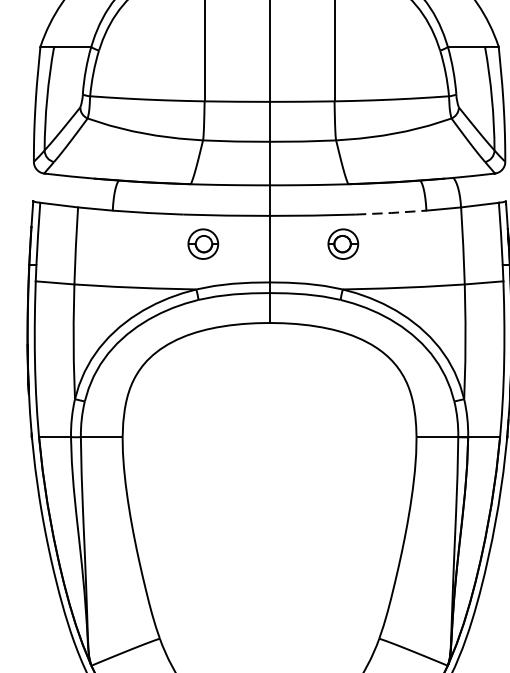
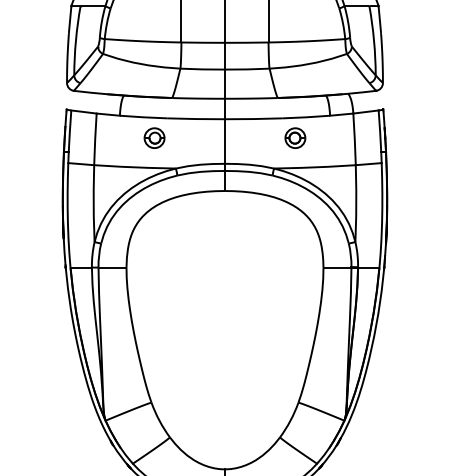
line: (391, 213) -> (306, 117), dashed -> solid
part: (203, 243) -> (154, 137), moved
part: (343, 243) -> (295, 137), moved

